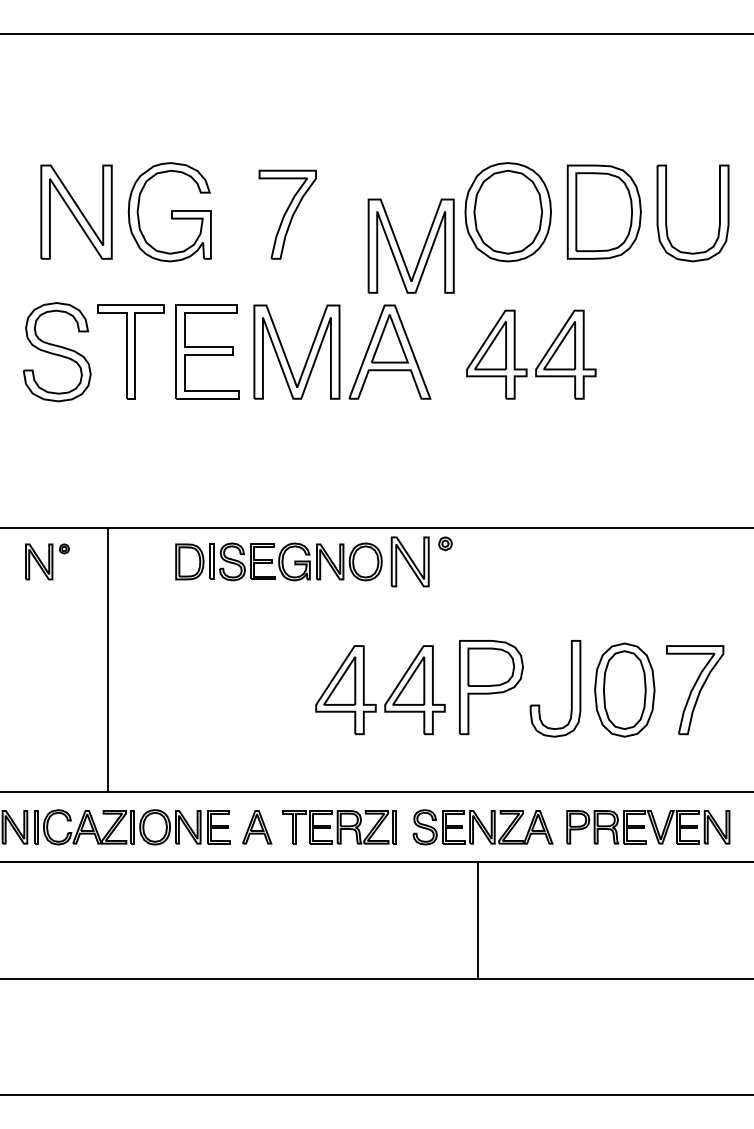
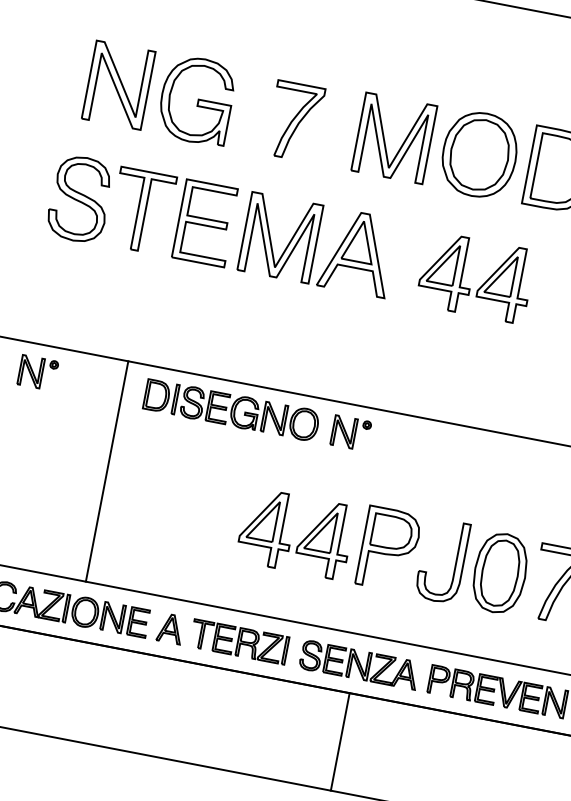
part: (400, 249) -> (384, 139), moved
part: (421, 561) -> (350, 432), size x0.71
line: (107, 659) -> (106, 470), moved

